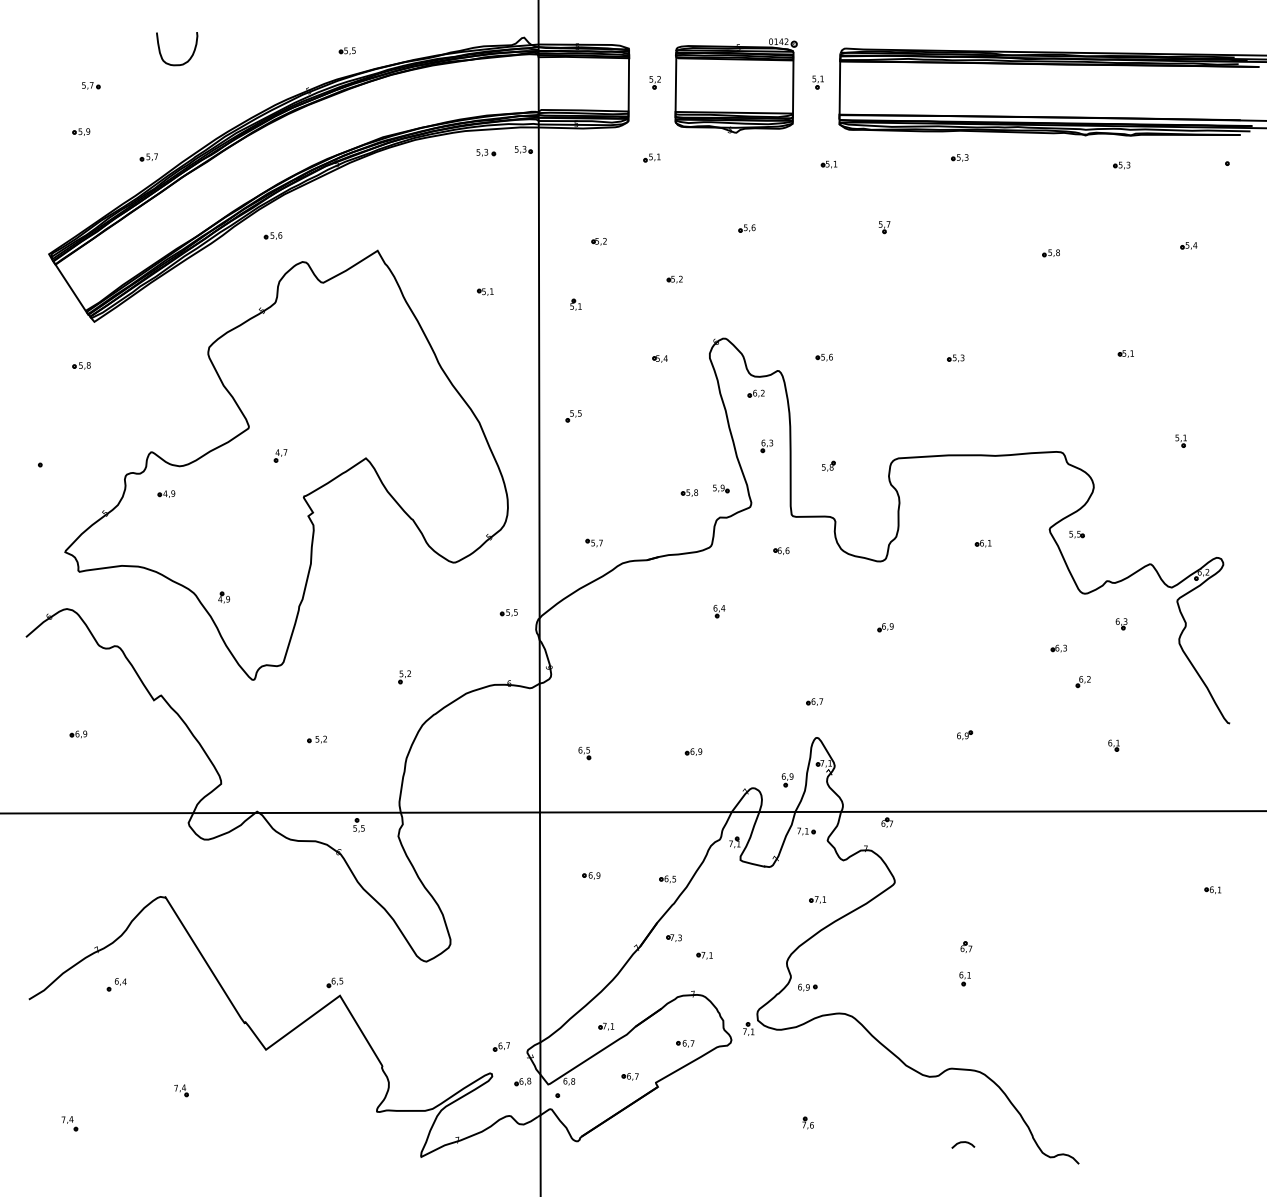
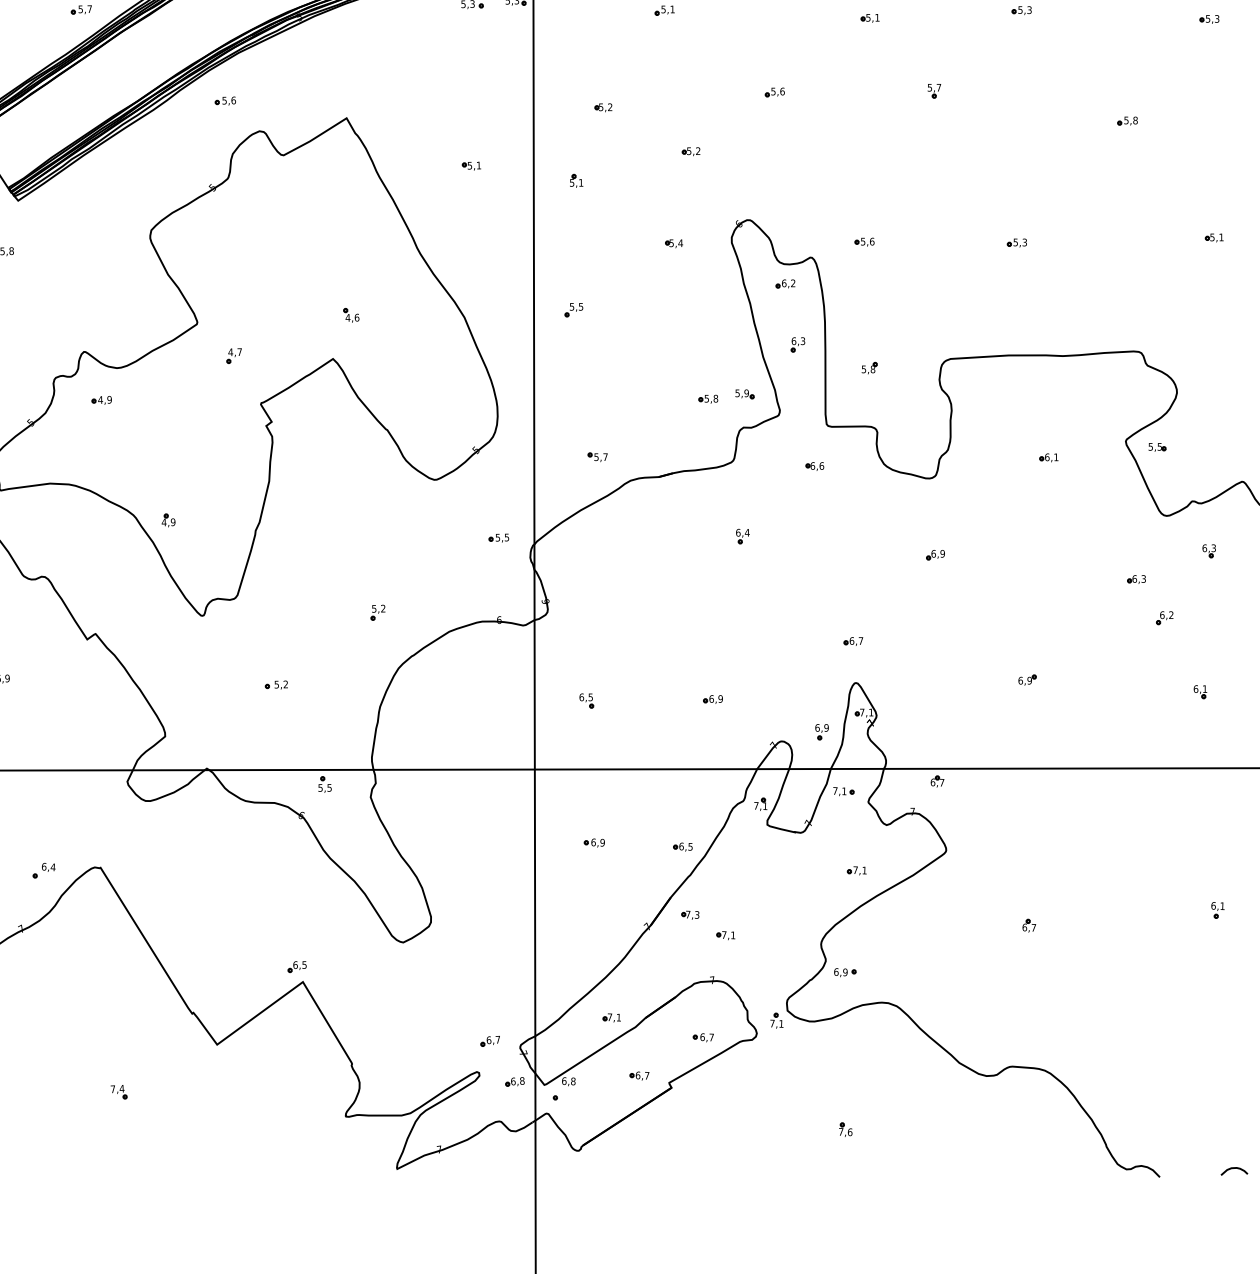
part: (381, 420) -> (351, 315), added
part: (964, 978) -> (1217, 909), moved
part: (116, 984) -> (43, 870), moved
curve: (963, 1143) -> (1234, 1169), moved

